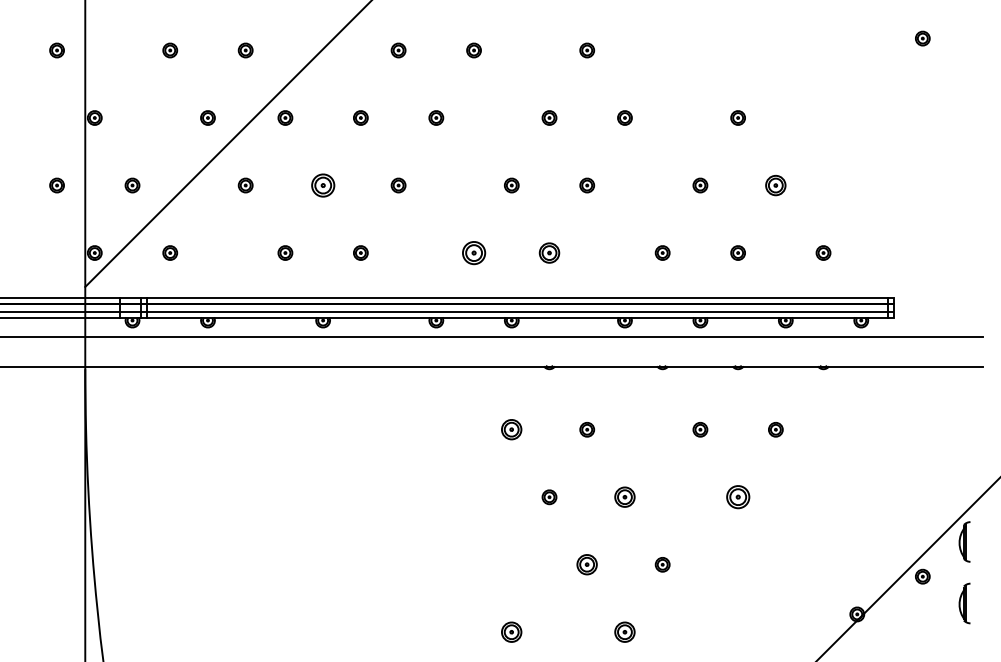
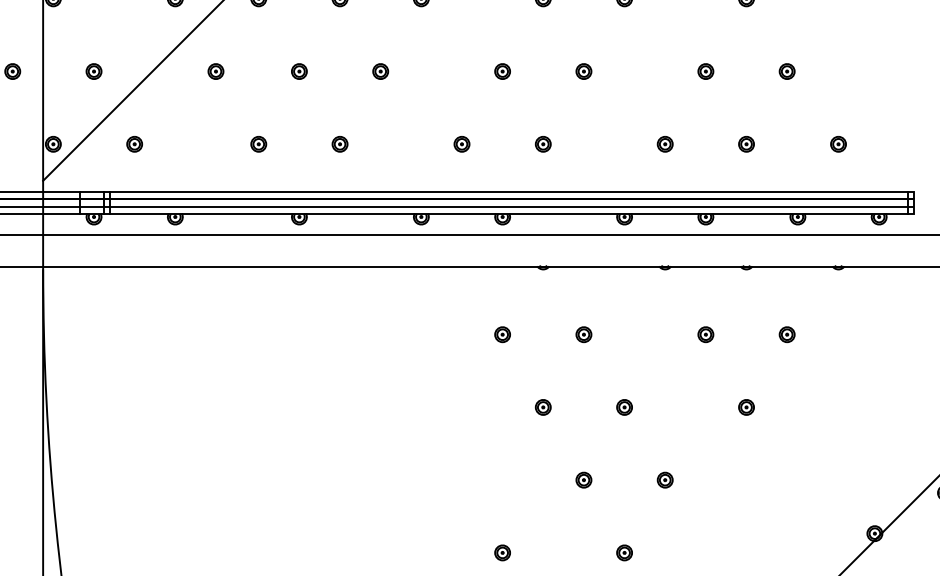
part: (322, 185) -> (298, 71), size x0.62
part: (775, 185) -> (786, 71), size x0.71
part: (473, 252) -> (461, 143), size x0.62
part: (549, 252) -> (543, 143), size x0.71
part: (511, 429) -> (502, 334), size x0.71
part: (624, 497) -> (624, 407), size x0.71
part: (737, 497) -> (745, 407), size x0.62
part: (587, 564) -> (584, 479), size x0.71
part: (511, 632) -> (502, 553), size x0.71
part: (624, 632) -> (624, 553), size x0.71

